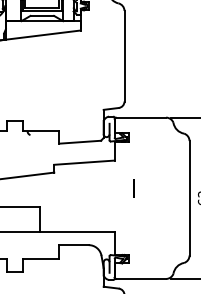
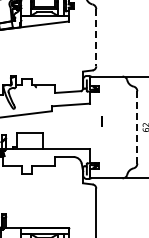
line: (124, 55) -> (96, 37), solid -> dashed
line: (189, 198) -> (137, 127), solid -> dashed

